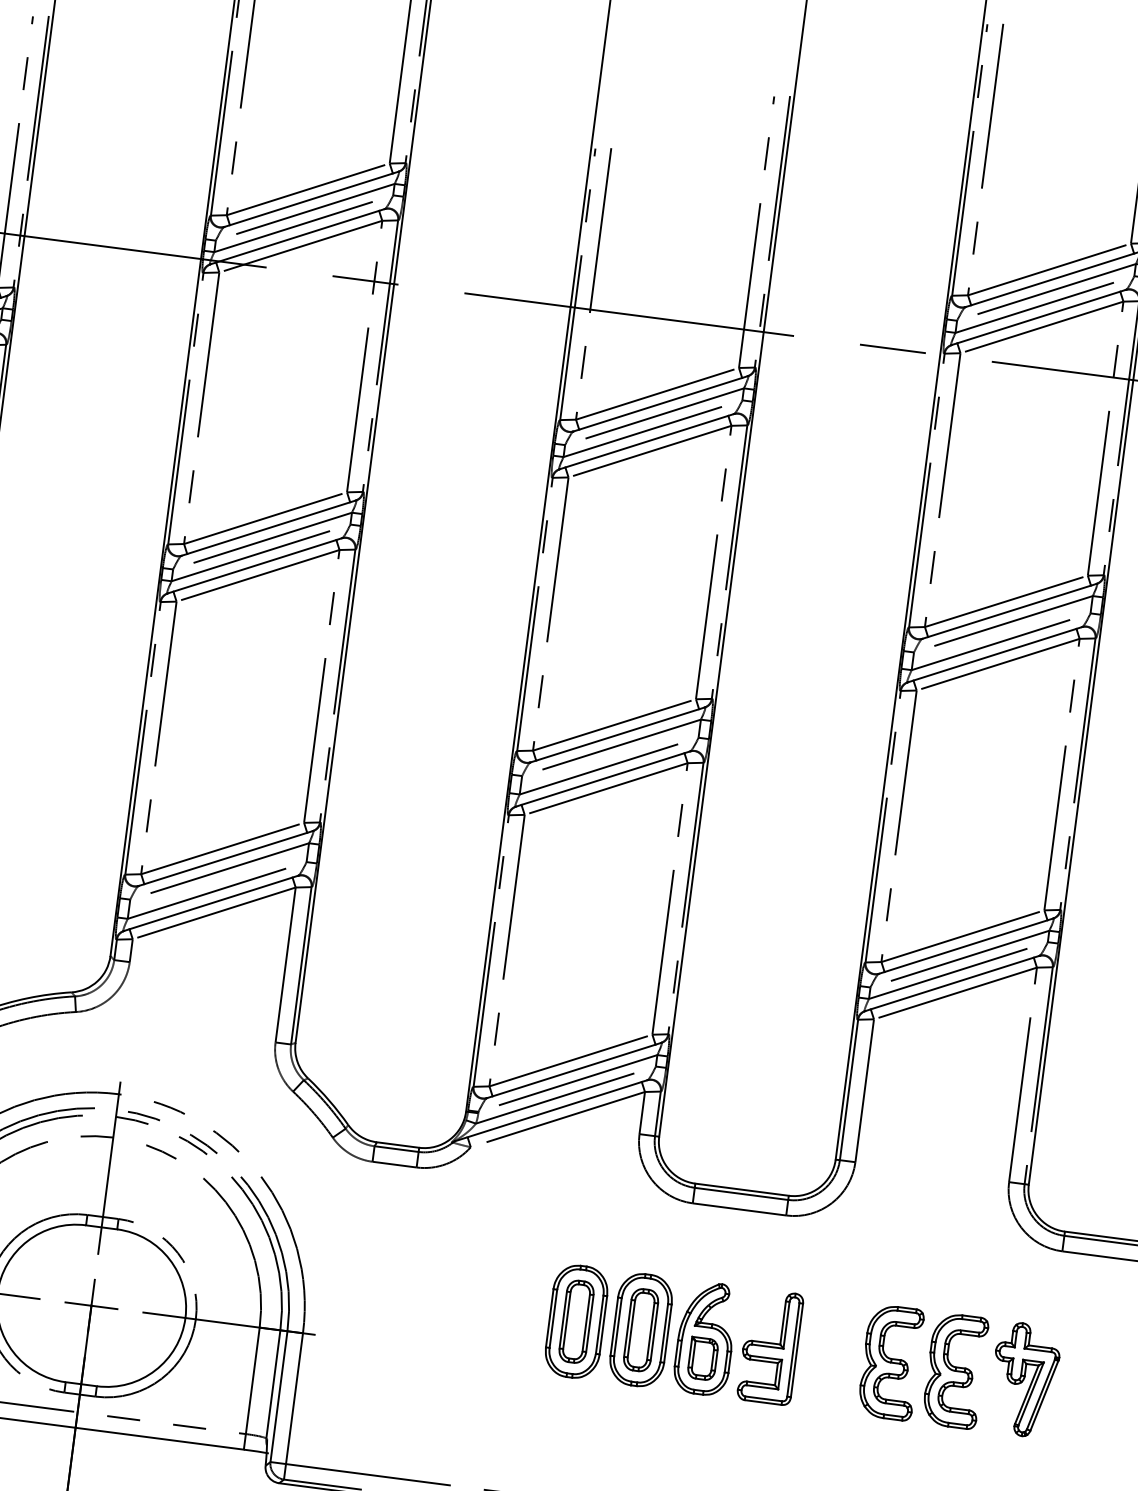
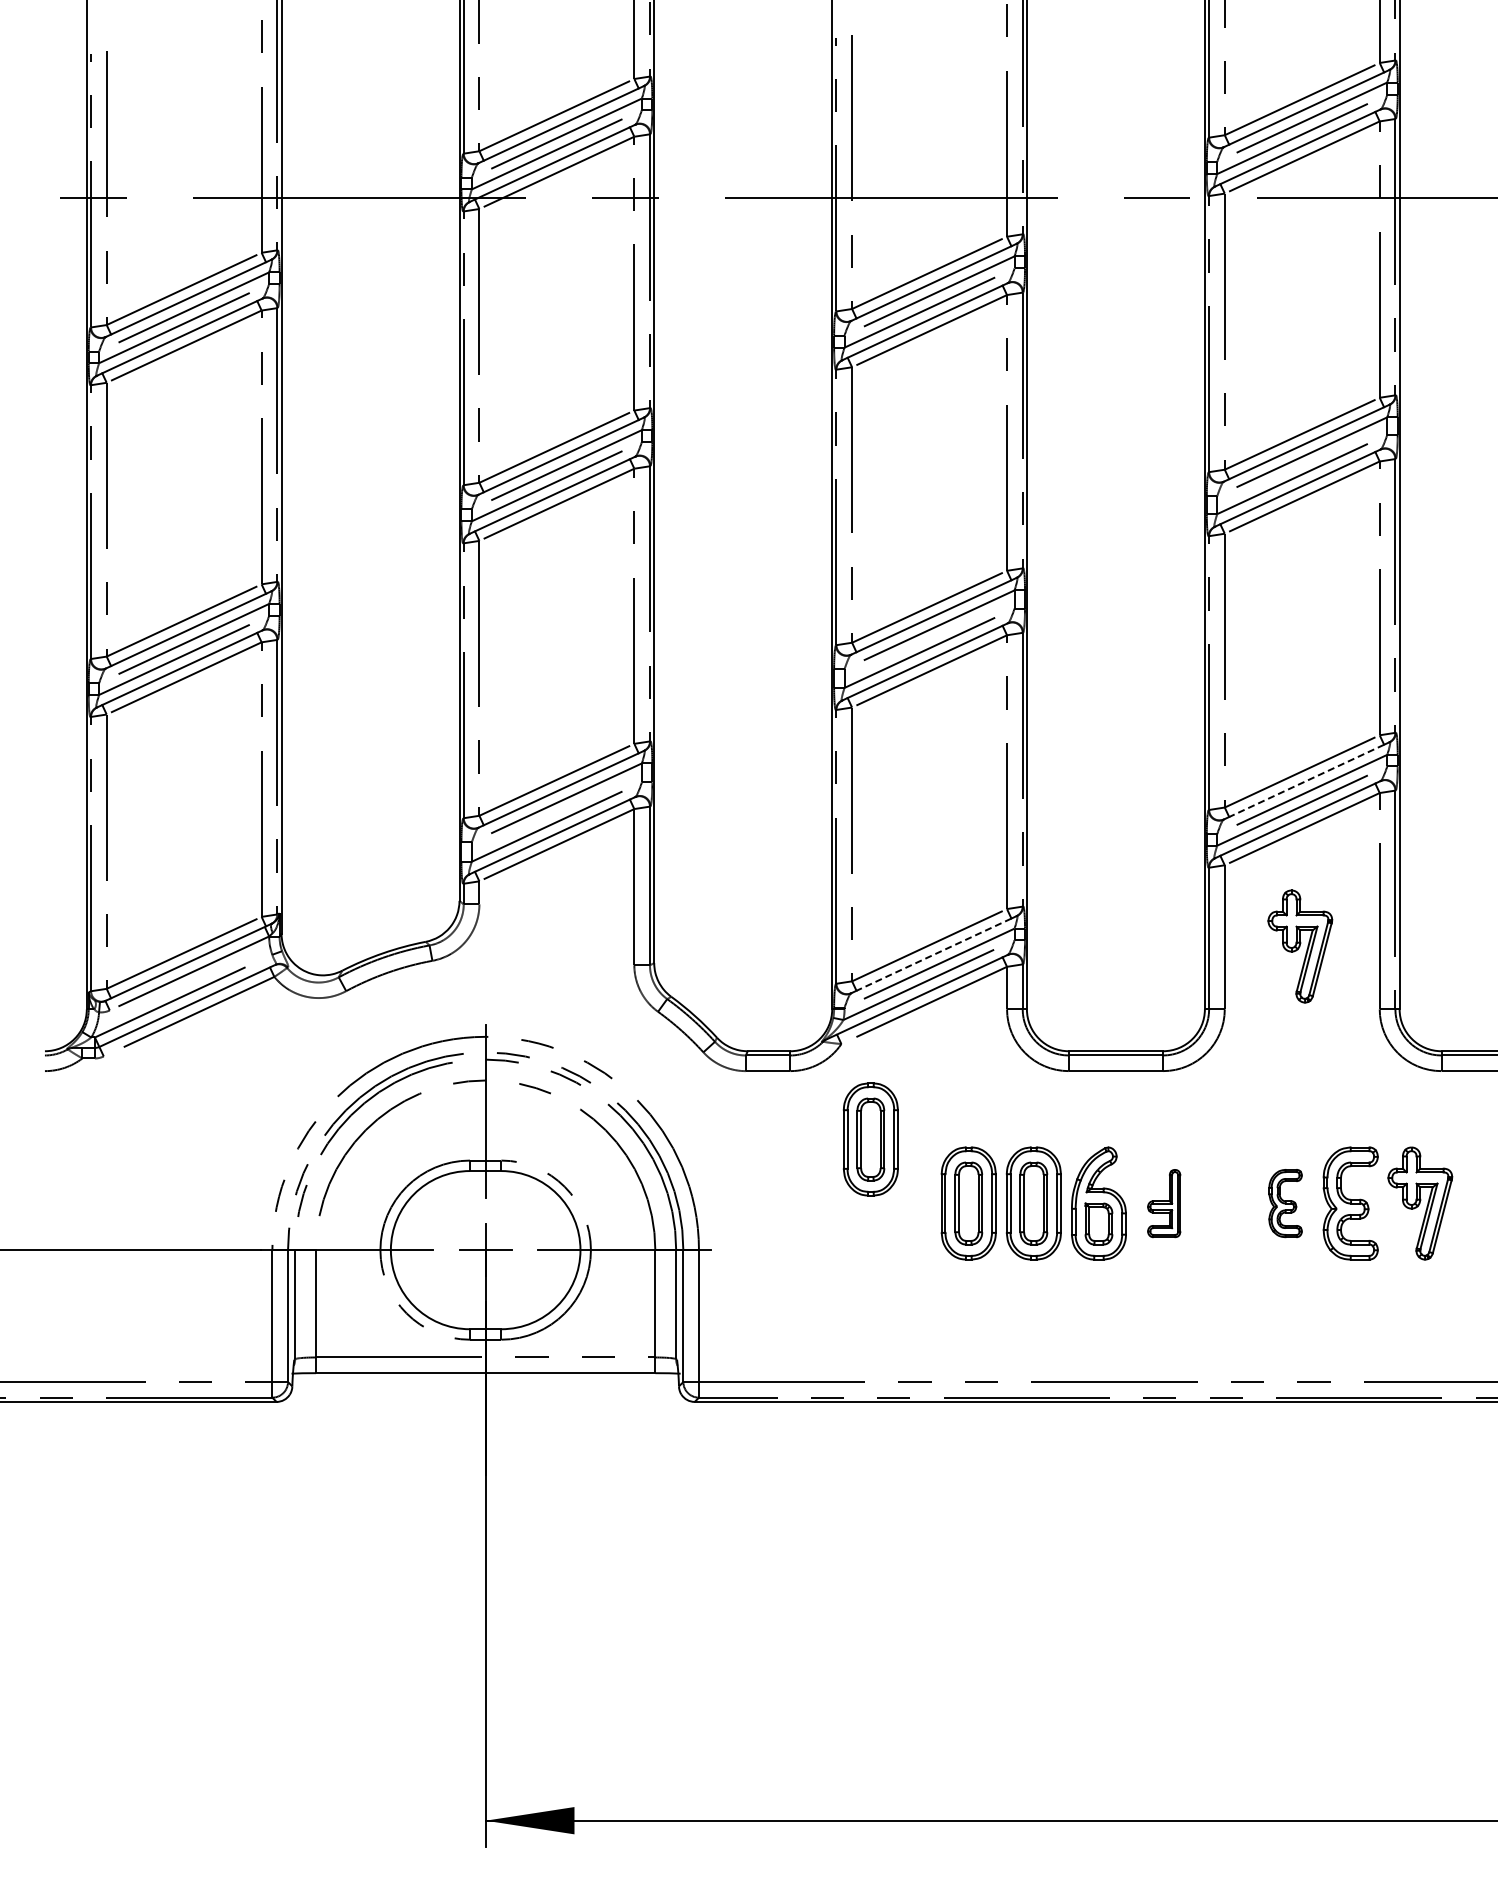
line: (965, 946) -> (1306, 781), solid -> dashed
line: (573, 1070) -> (933, 954), solid -> dashed
part: (938, 1109) -> (1300, 946), added
part: (487, 1245) -> (870, 1139), added
part: (769, 1346) -> (1163, 1203), size x0.6
part: (890, 1362) -> (1285, 1203), size x0.6

